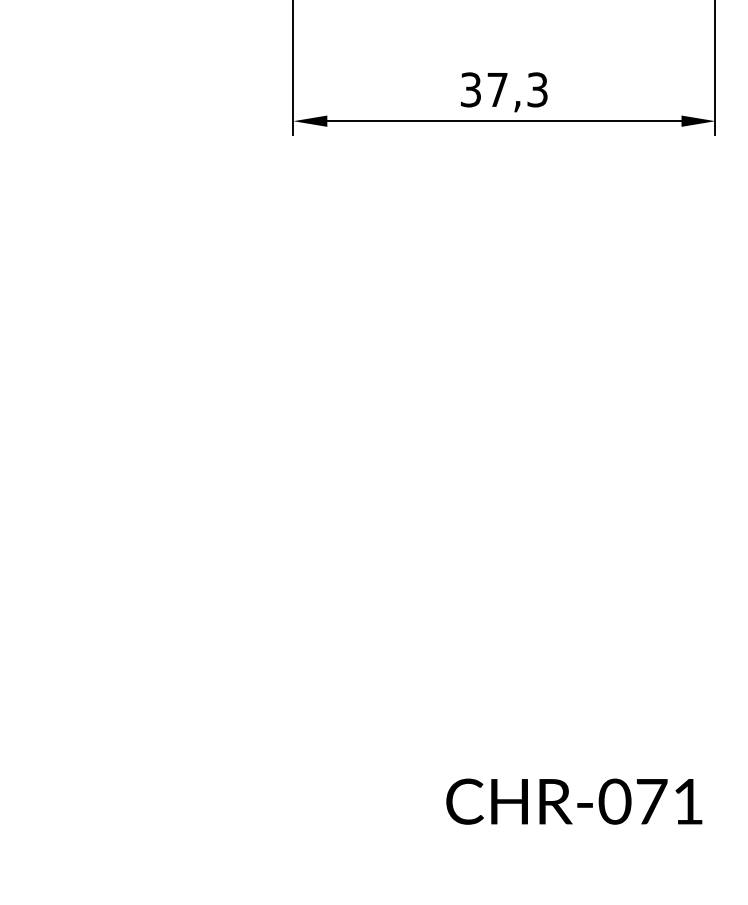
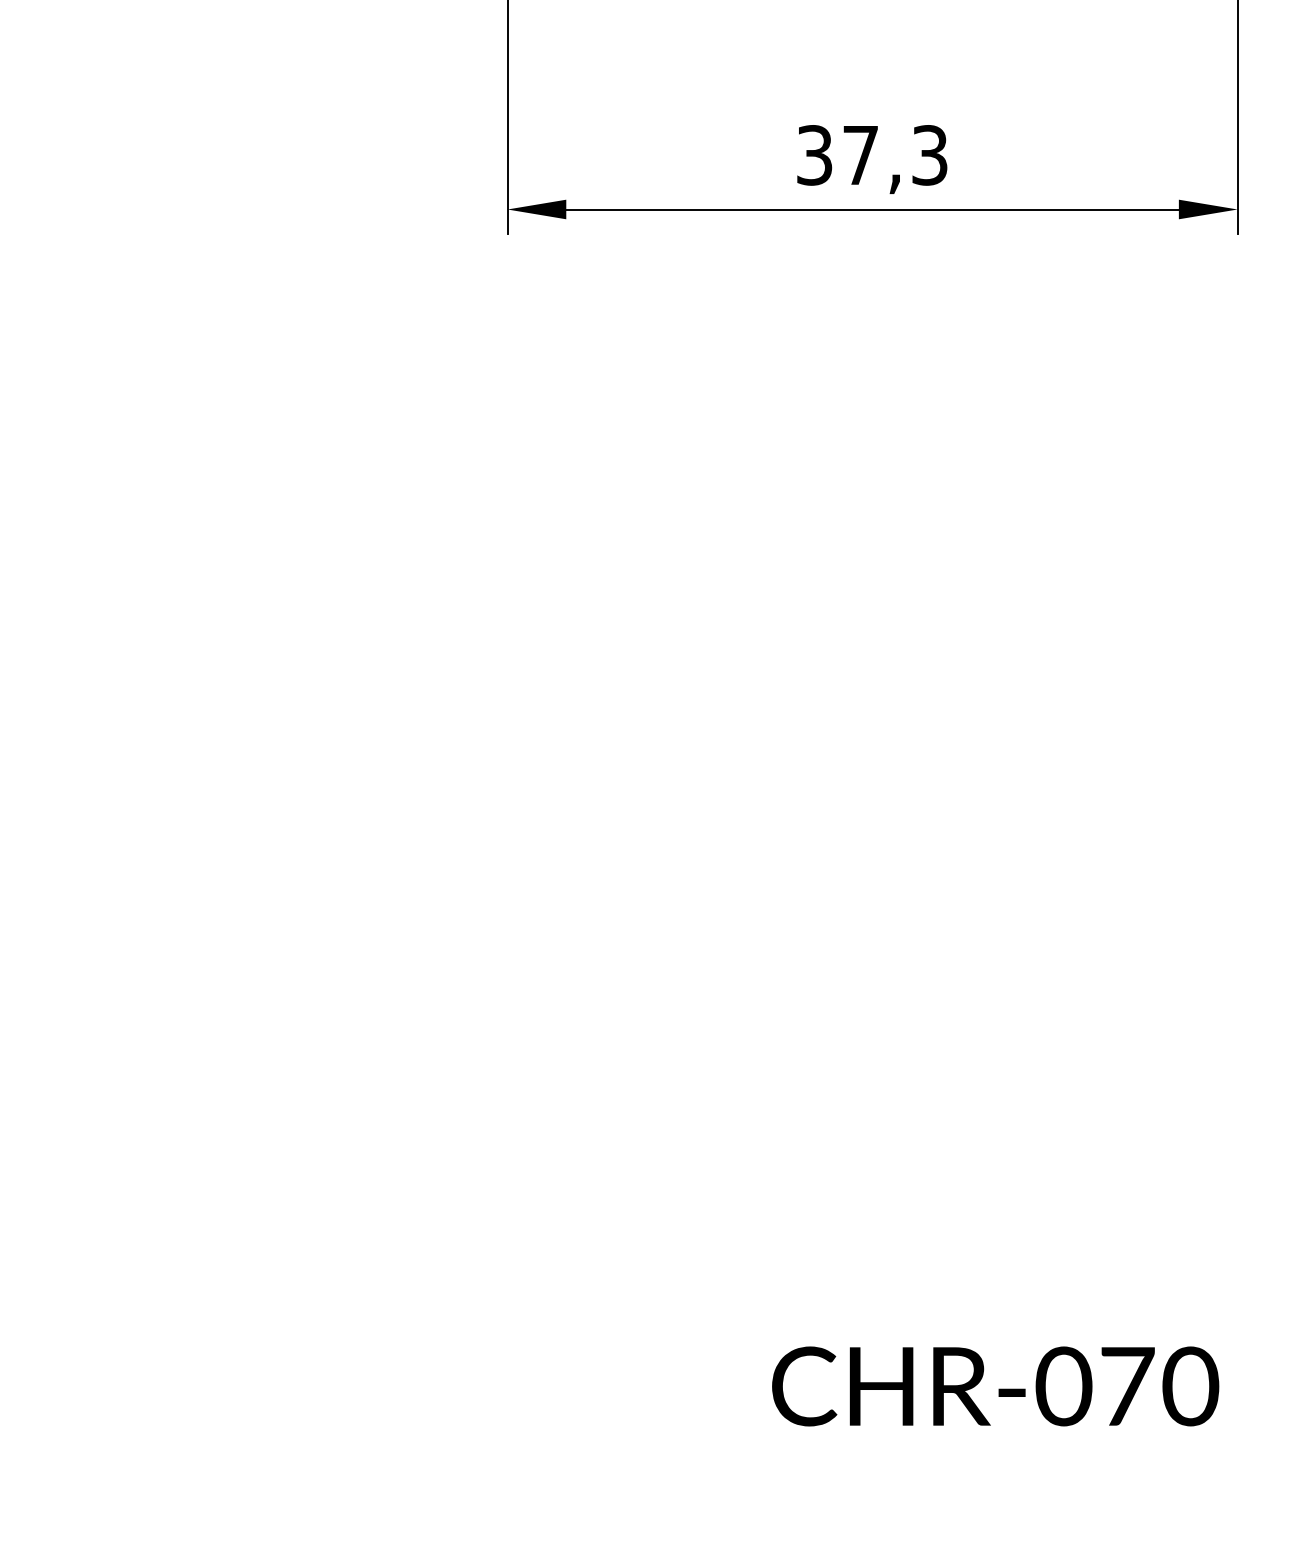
text: (688, 801) -> (1190, 1386), CHR-071 -> CHR-070

